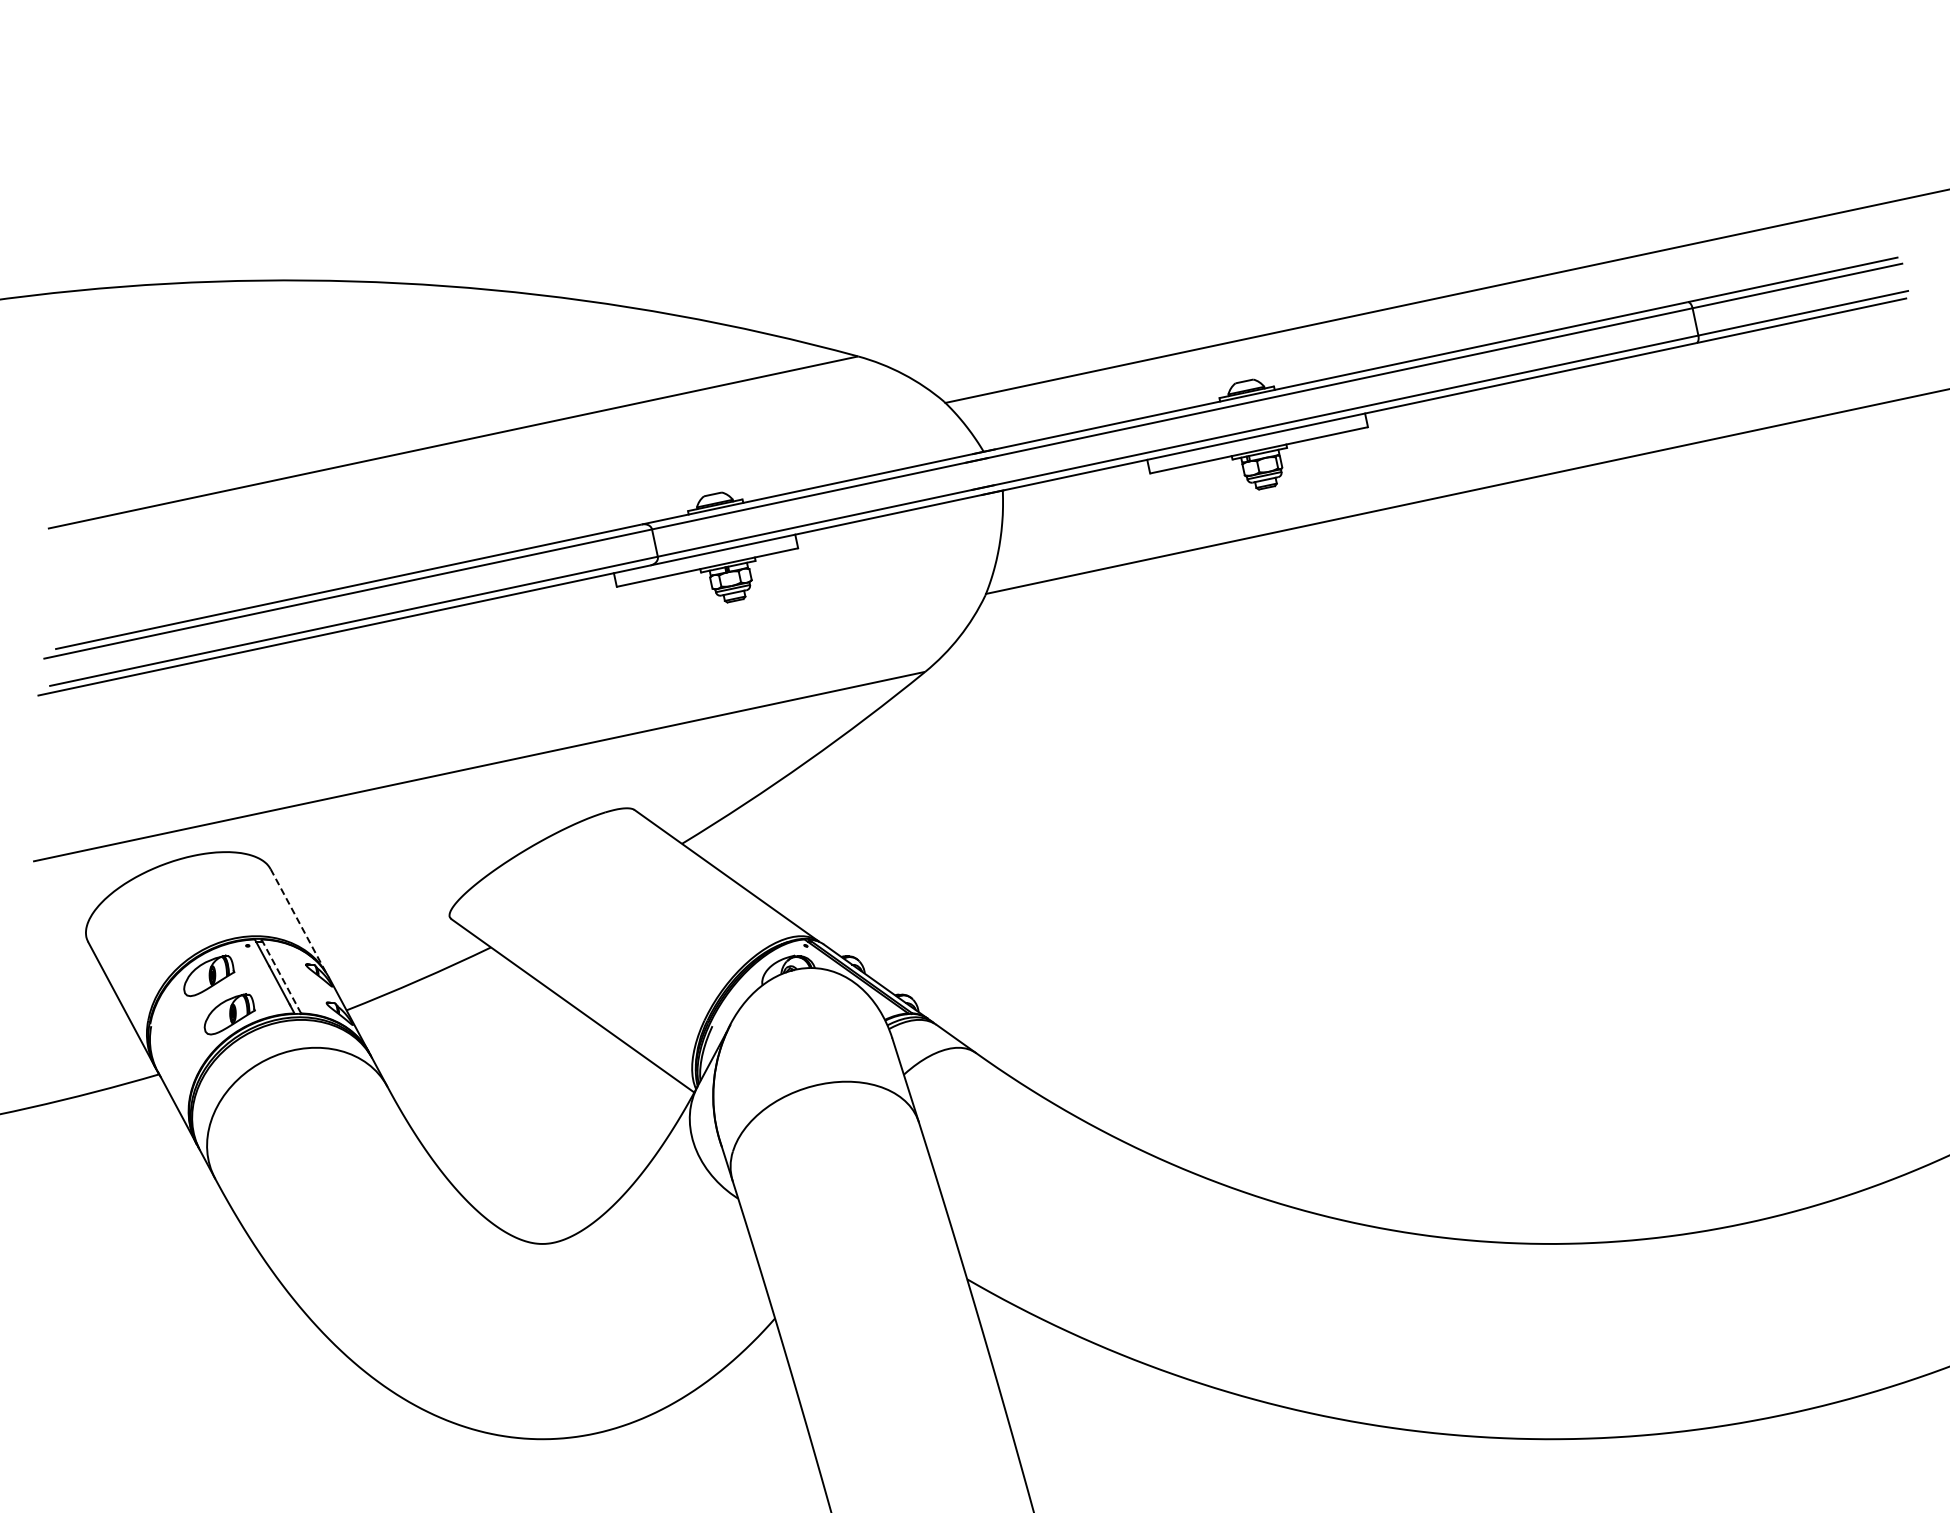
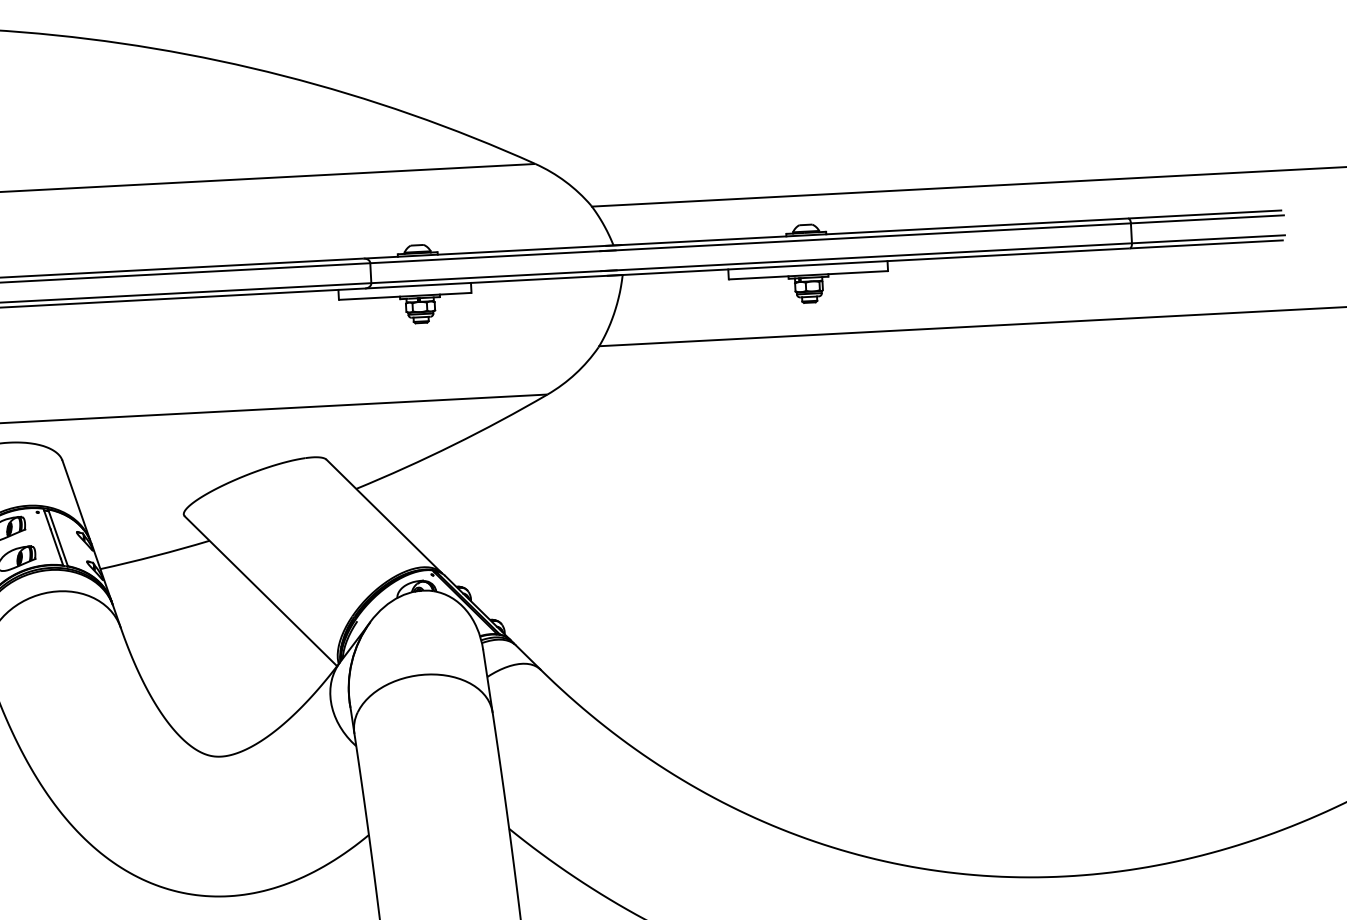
line: (298, 920) -> (76, 500), dashed -> solid
line: (281, 976) -> (58, 537), dashed -> solid

